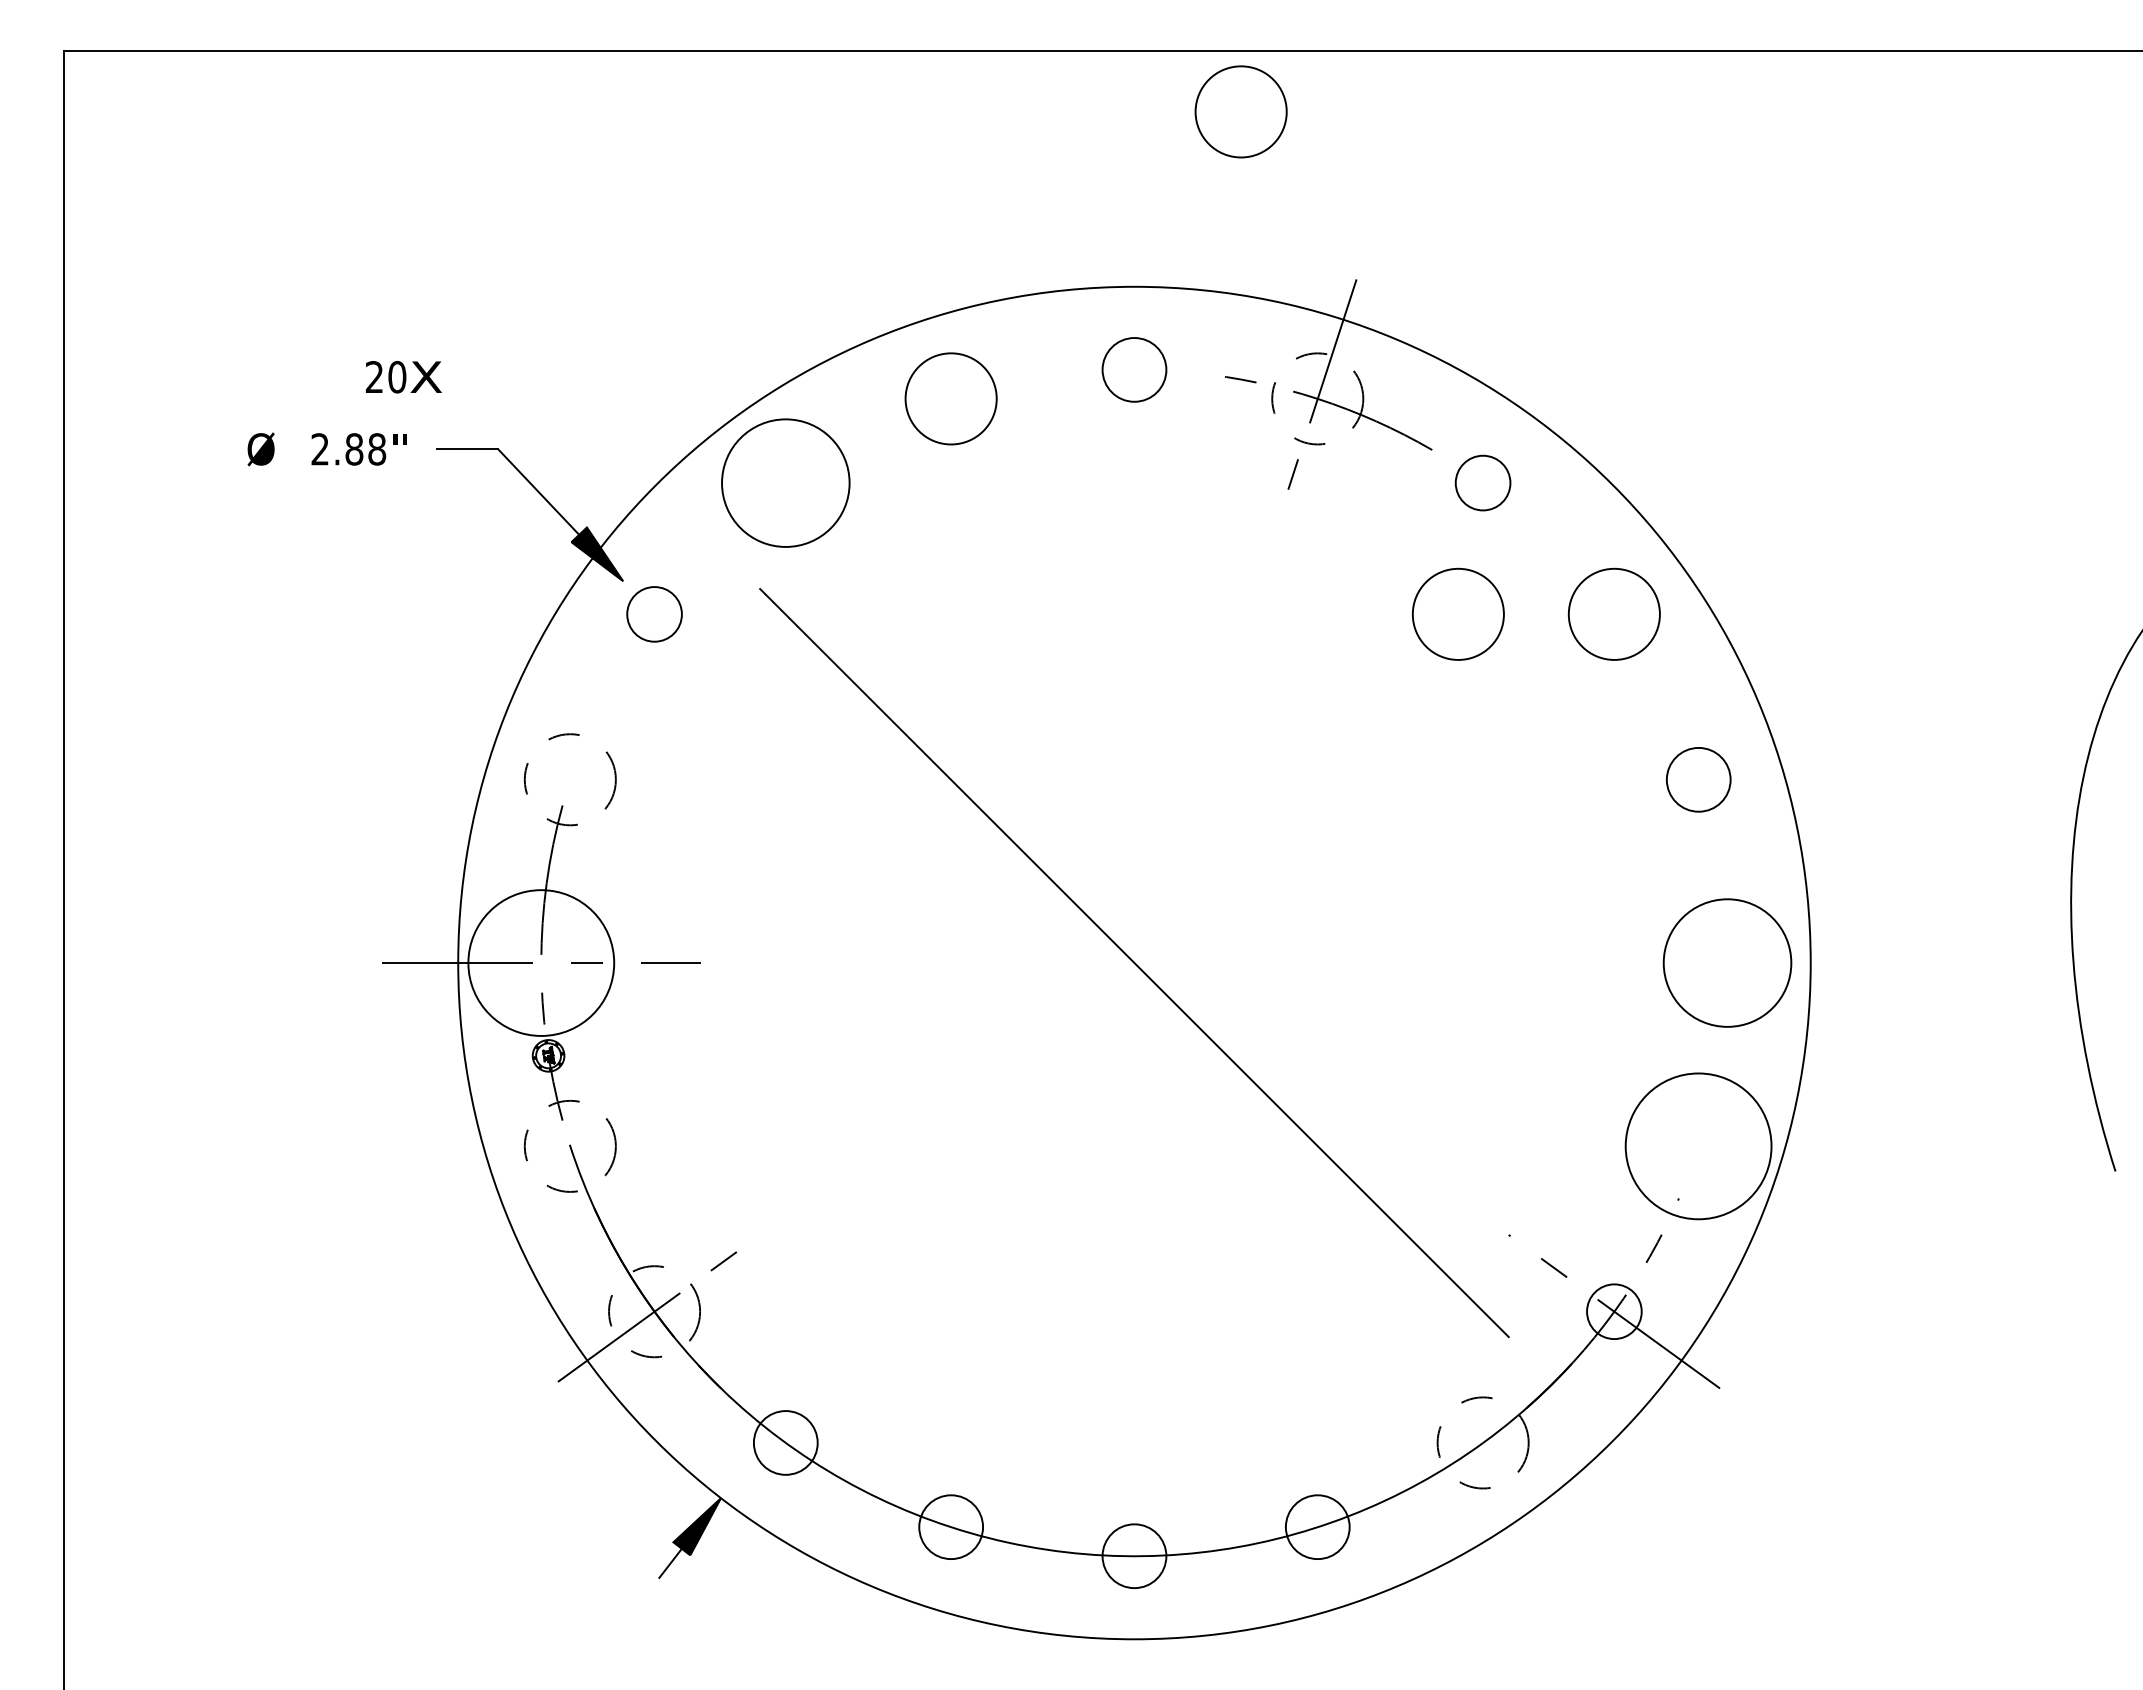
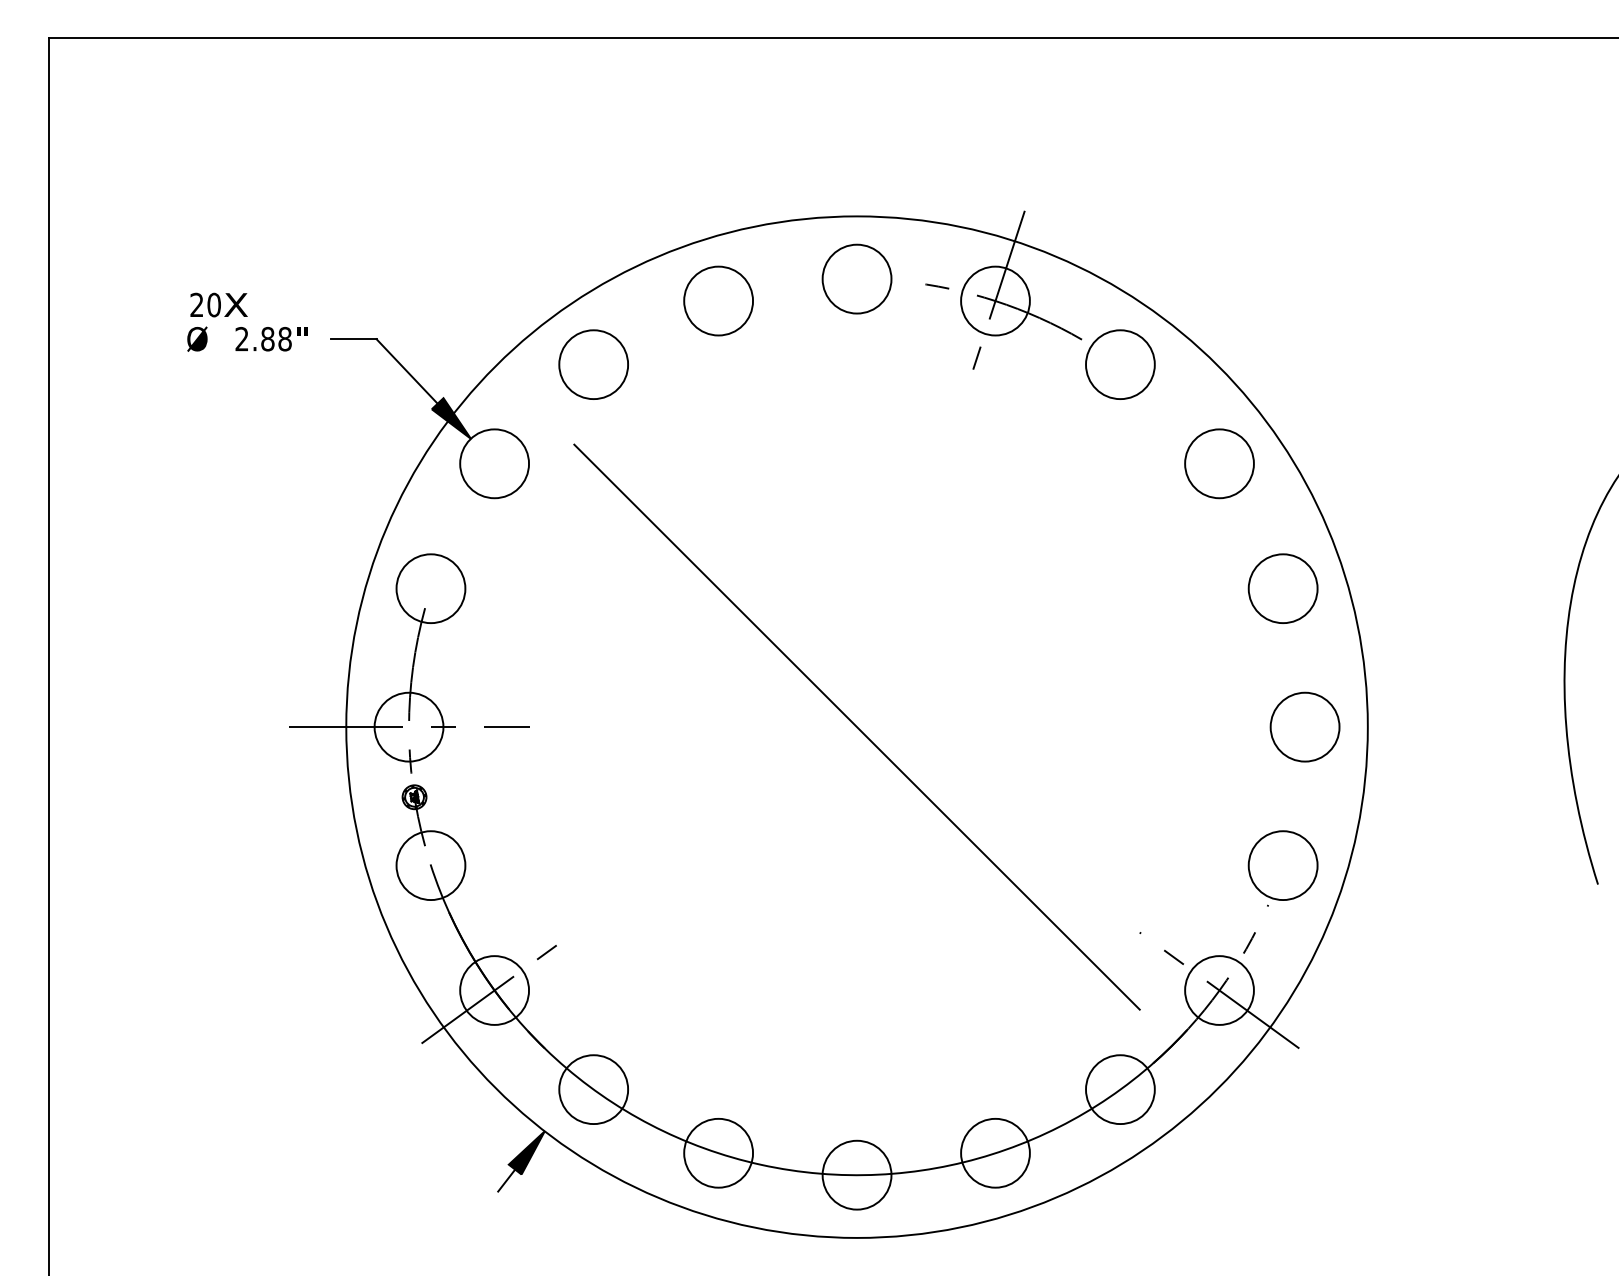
circle: (1240, 111) -> (937, 83), removed
circle: (1134, 369) -> (857, 278), size x1.43
text: (403, 377) -> (218, 305), moved
circle: (1317, 398) -> (995, 300), dashed -> solid
circle: (785, 482) -> (593, 364), size x0.71
circle: (1482, 482) -> (1119, 364), size x1.67
circle: (654, 613) -> (494, 463), size x1.67
circle: (1457, 613) -> (1101, 463), removed
circle: (569, 779) -> (430, 588), dashed -> solid
circle: (1698, 779) -> (1283, 588), size x1.43
circle: (540, 962) -> (408, 726), size x0.62
circle: (1727, 962) -> (1304, 726), size x0.71
circle: (569, 1145) -> (430, 864), dashed -> solid
circle: (1698, 1145) -> (1283, 864), size x0.62
circle: (654, 1311) -> (494, 990), dashed -> solid
circle: (1613, 1311) -> (1218, 990), size x1.67
circle: (785, 1442) -> (593, 1089), size x1.43
circle: (1482, 1442) -> (1119, 1089), dashed -> solid
circle: (950, 1526) -> (718, 1152), size x1.43
circle: (1317, 1526) -> (995, 1152), size x1.43
circle: (1134, 1555) -> (857, 1174), size x1.43

